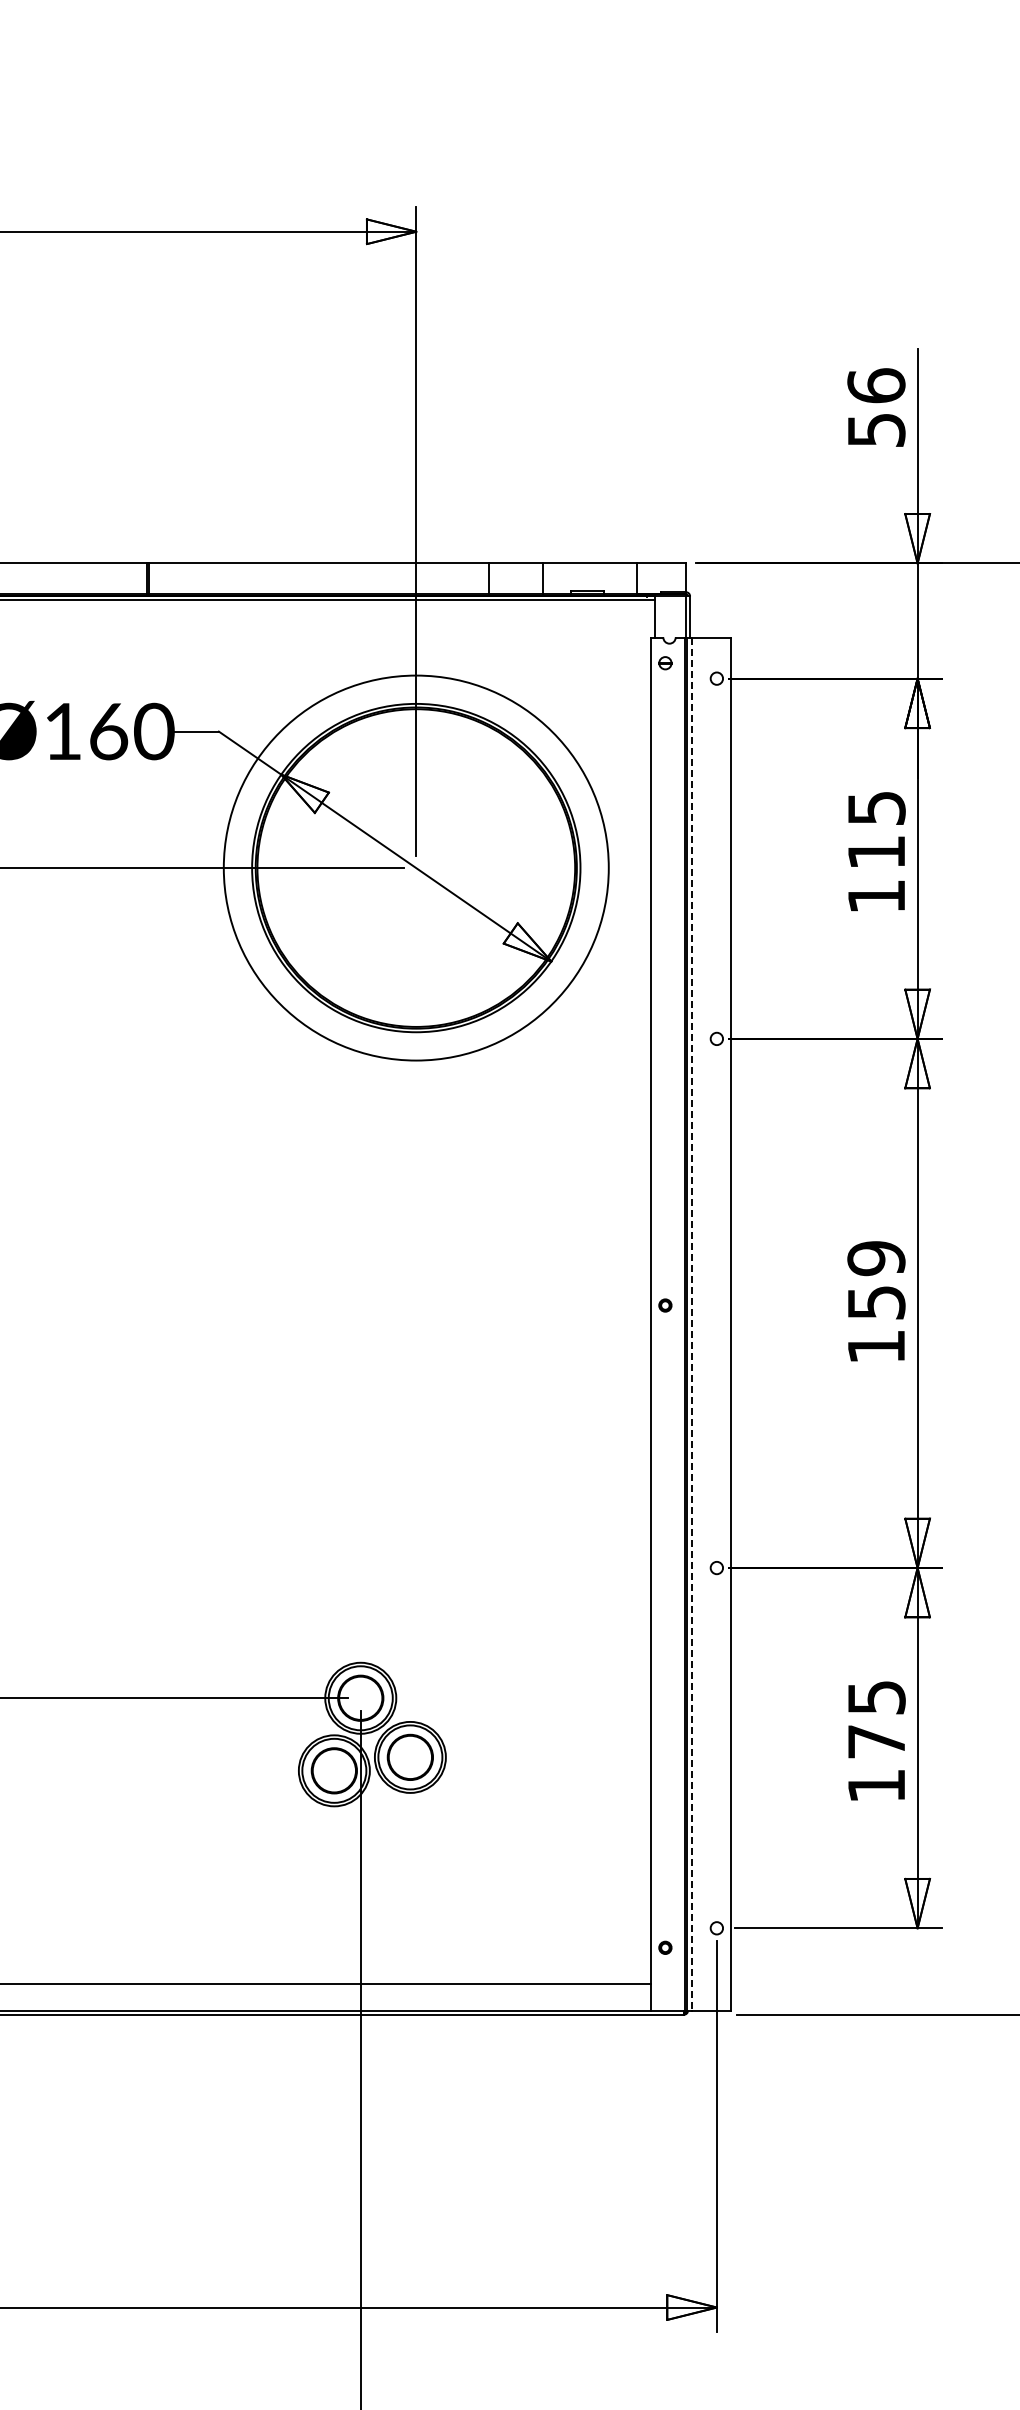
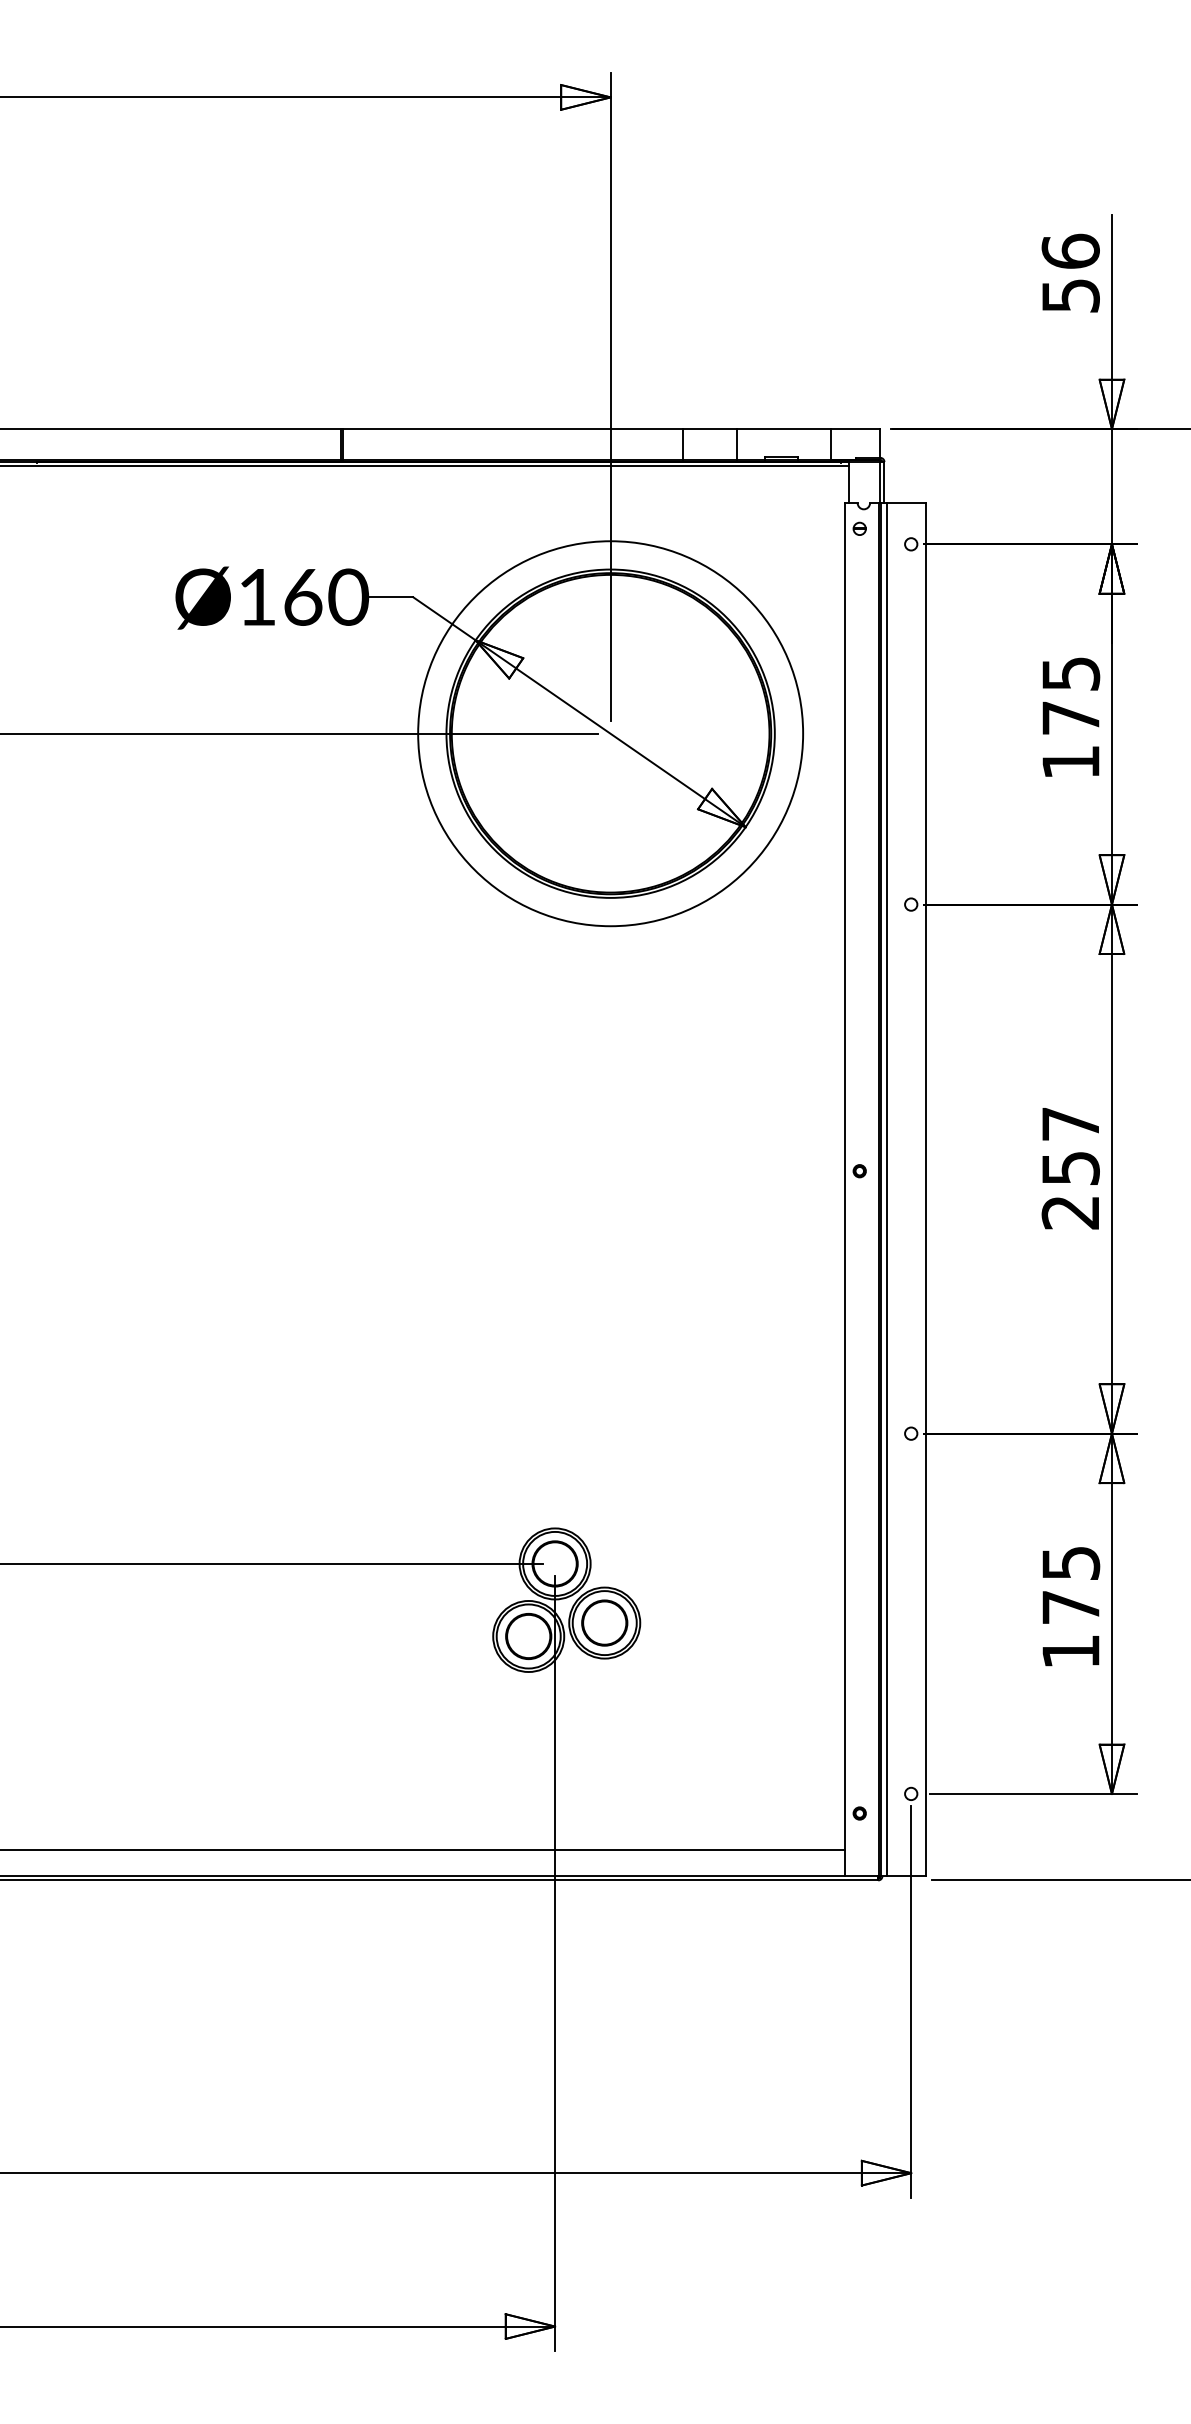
text: (876, 851) -> (1070, 717), 115 -> 175
text: (876, 1301) -> (1070, 1167), 159 -> 257
line: (692, 1323) -> (886, 1189), dashed -> solid

